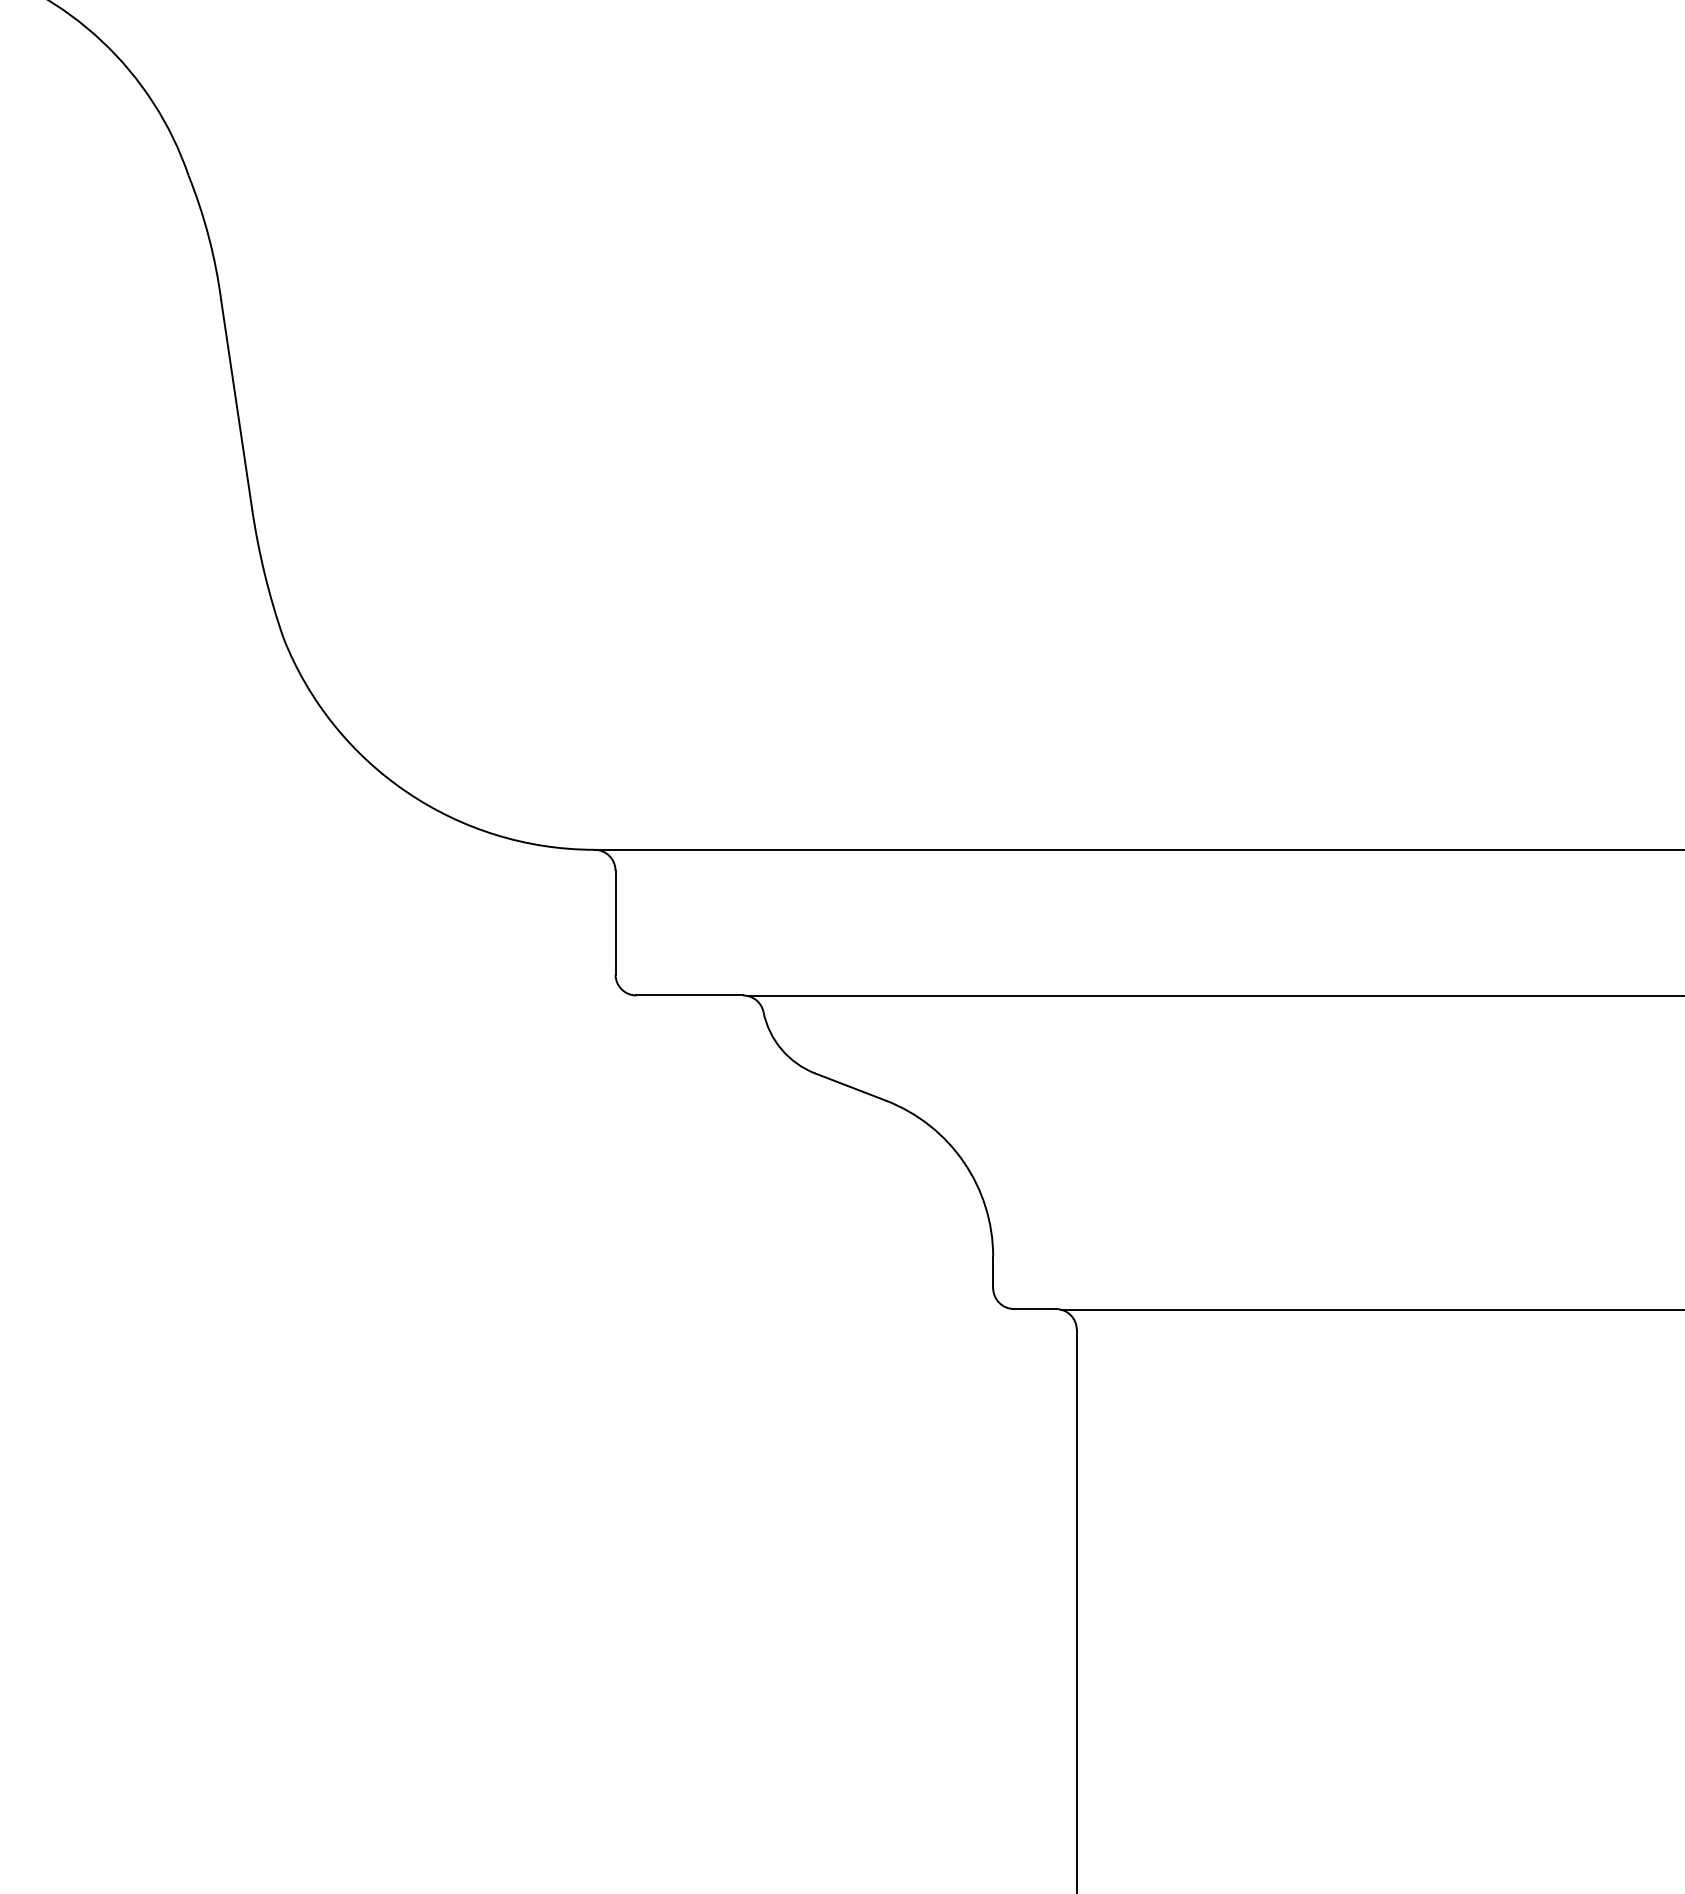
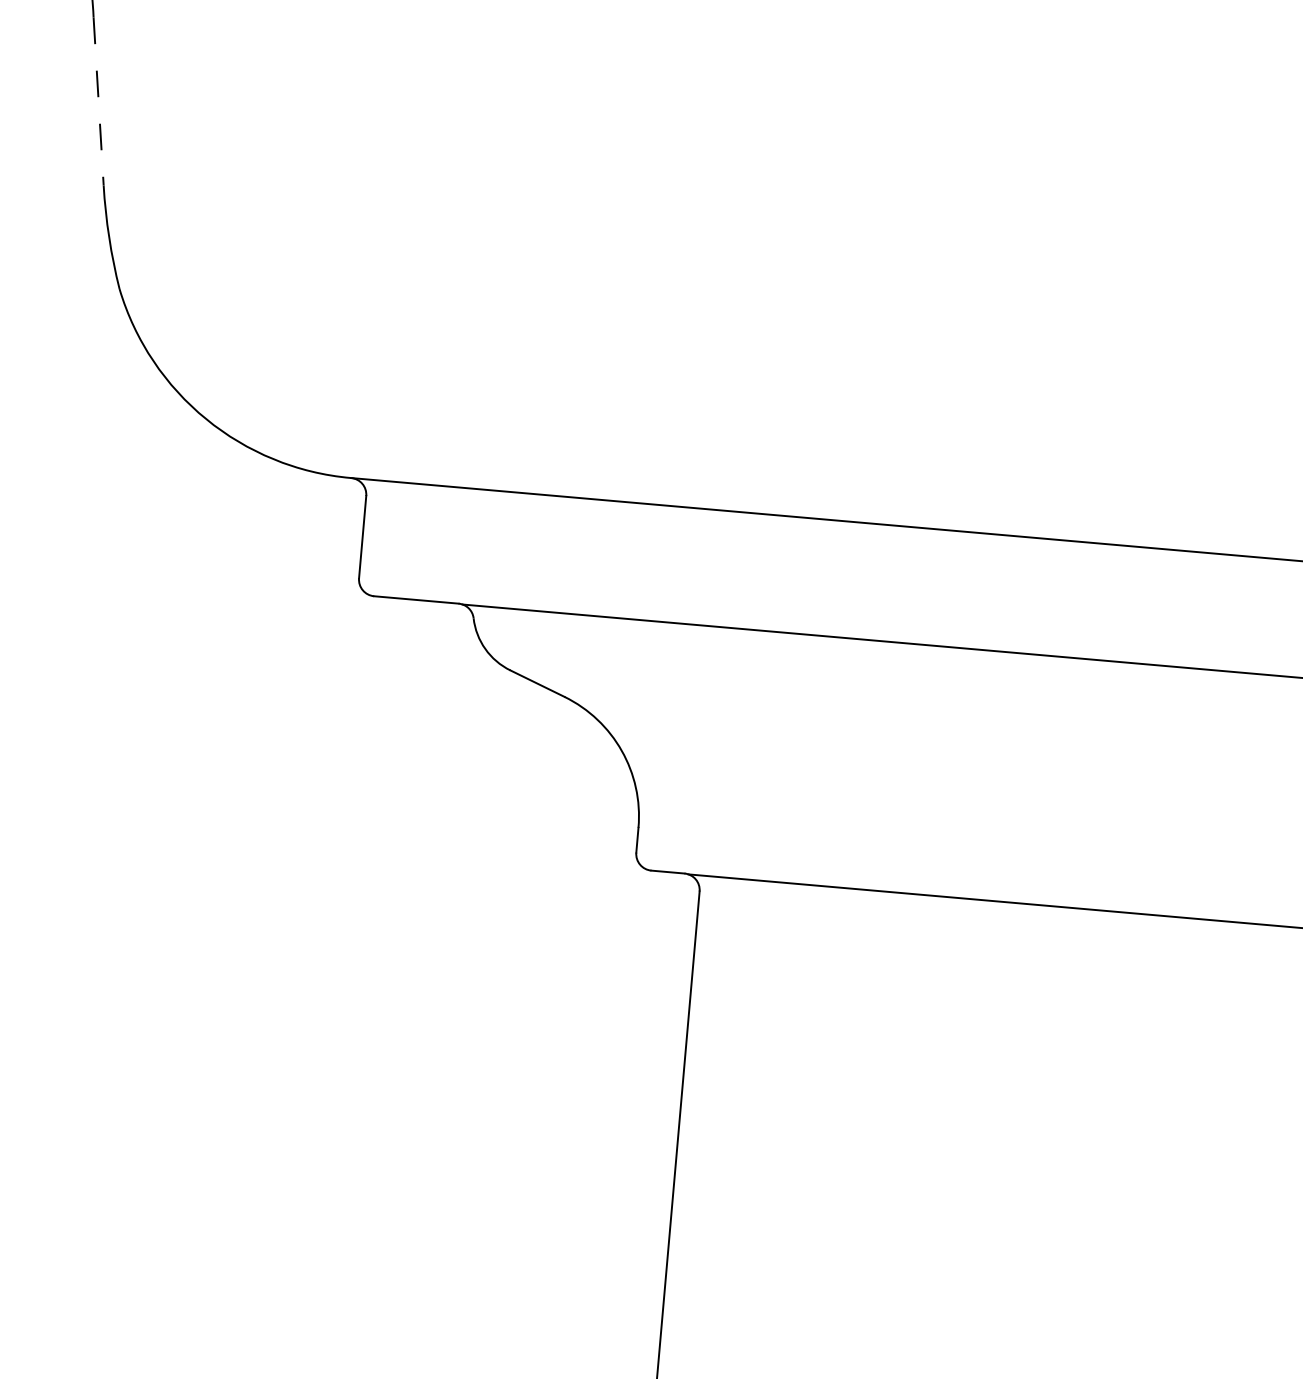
line: (236, 405) -> (98, 101), solid -> dashed

